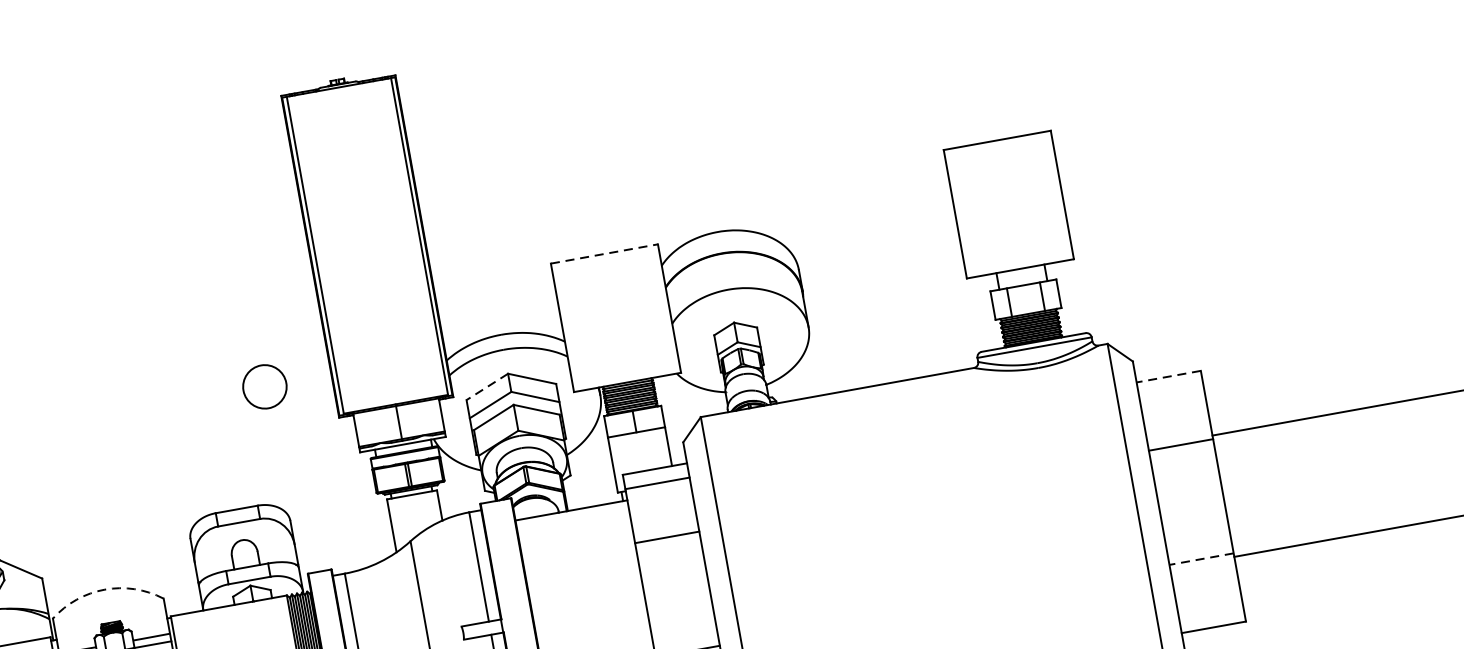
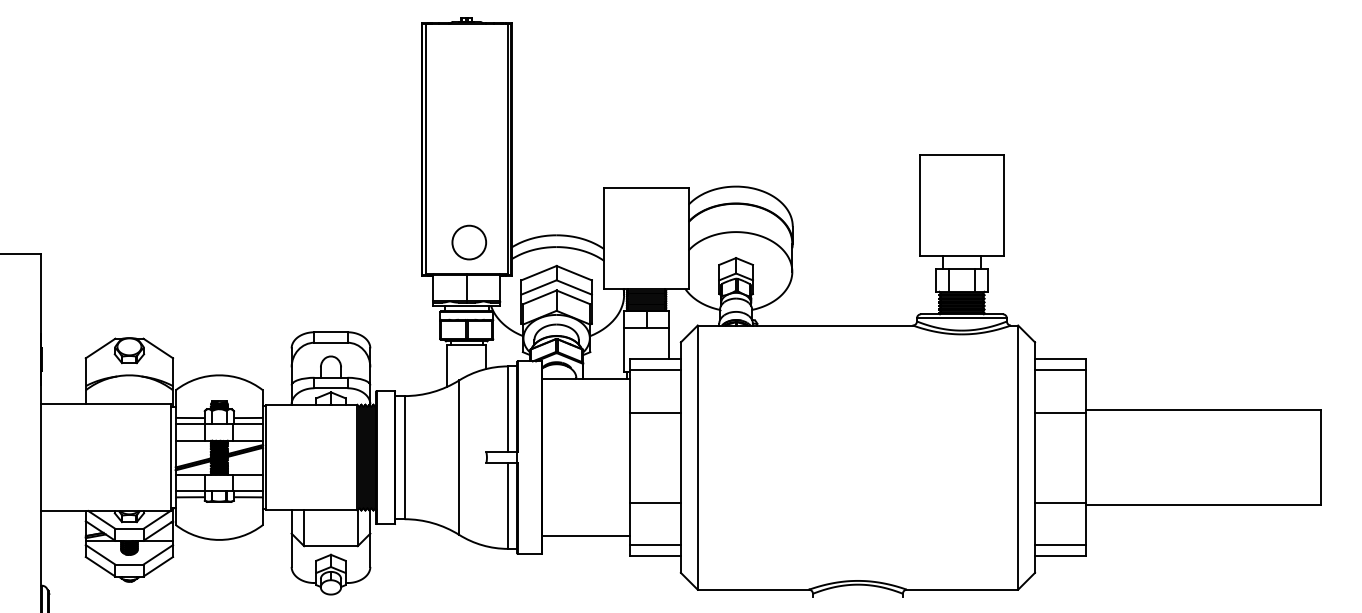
line: (605, 253) -> (647, 187), dashed -> solid
line: (1167, 376) -> (1059, 358), dashed -> solid
circle: (265, 386) -> (469, 242), moved
line: (486, 387) -> (538, 273), dashed -> solid
line: (1171, 391) -> (1060, 370), added
line: (1200, 559) -> (1059, 502), dashed -> solid
arc: (105, 589) -> (219, 375), dashed -> solid
line: (1211, 613) -> (1060, 545), added

